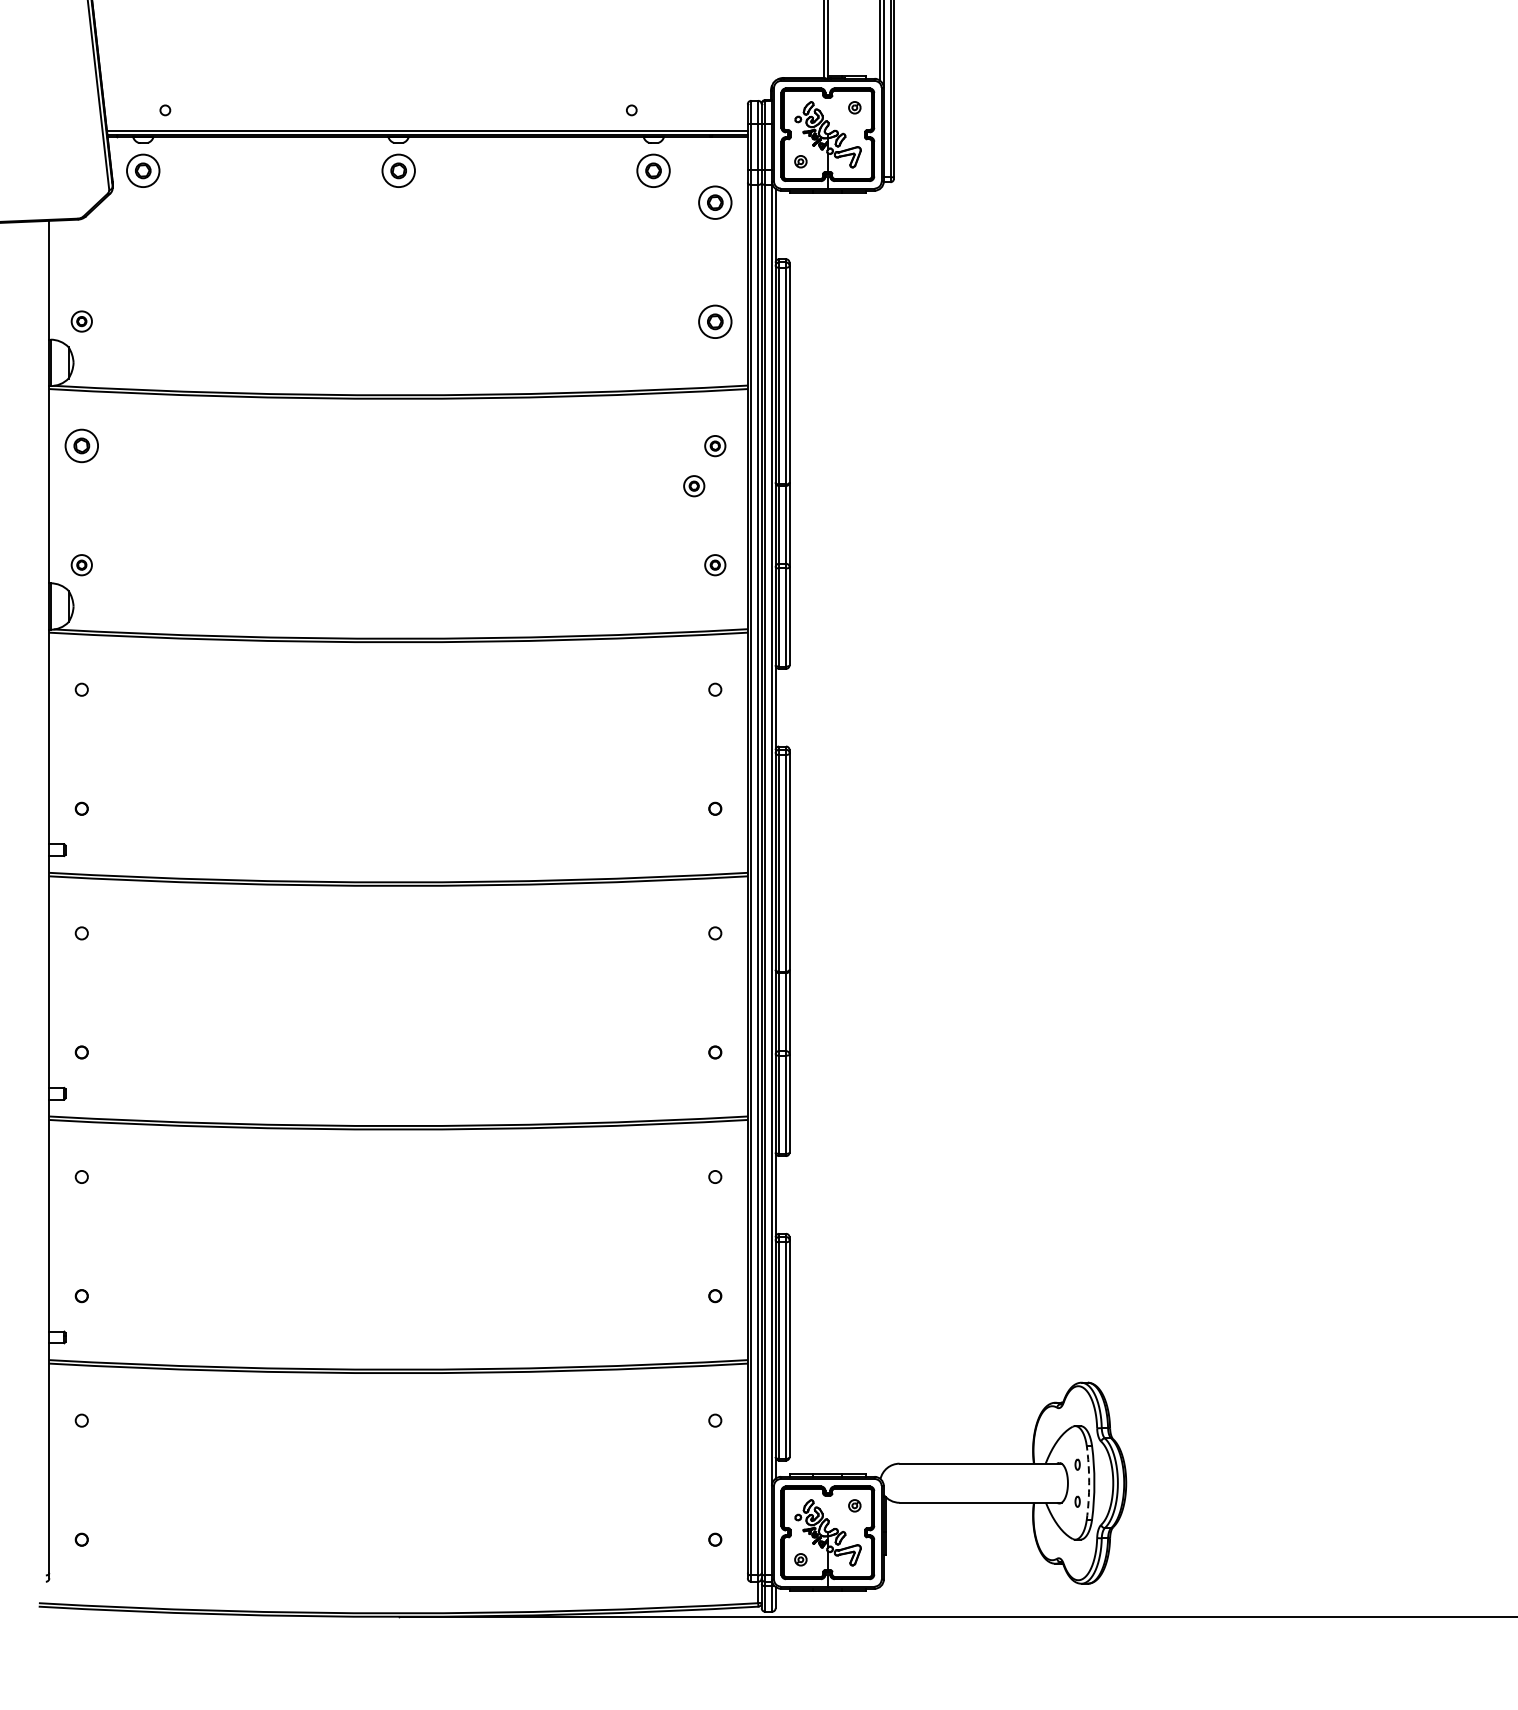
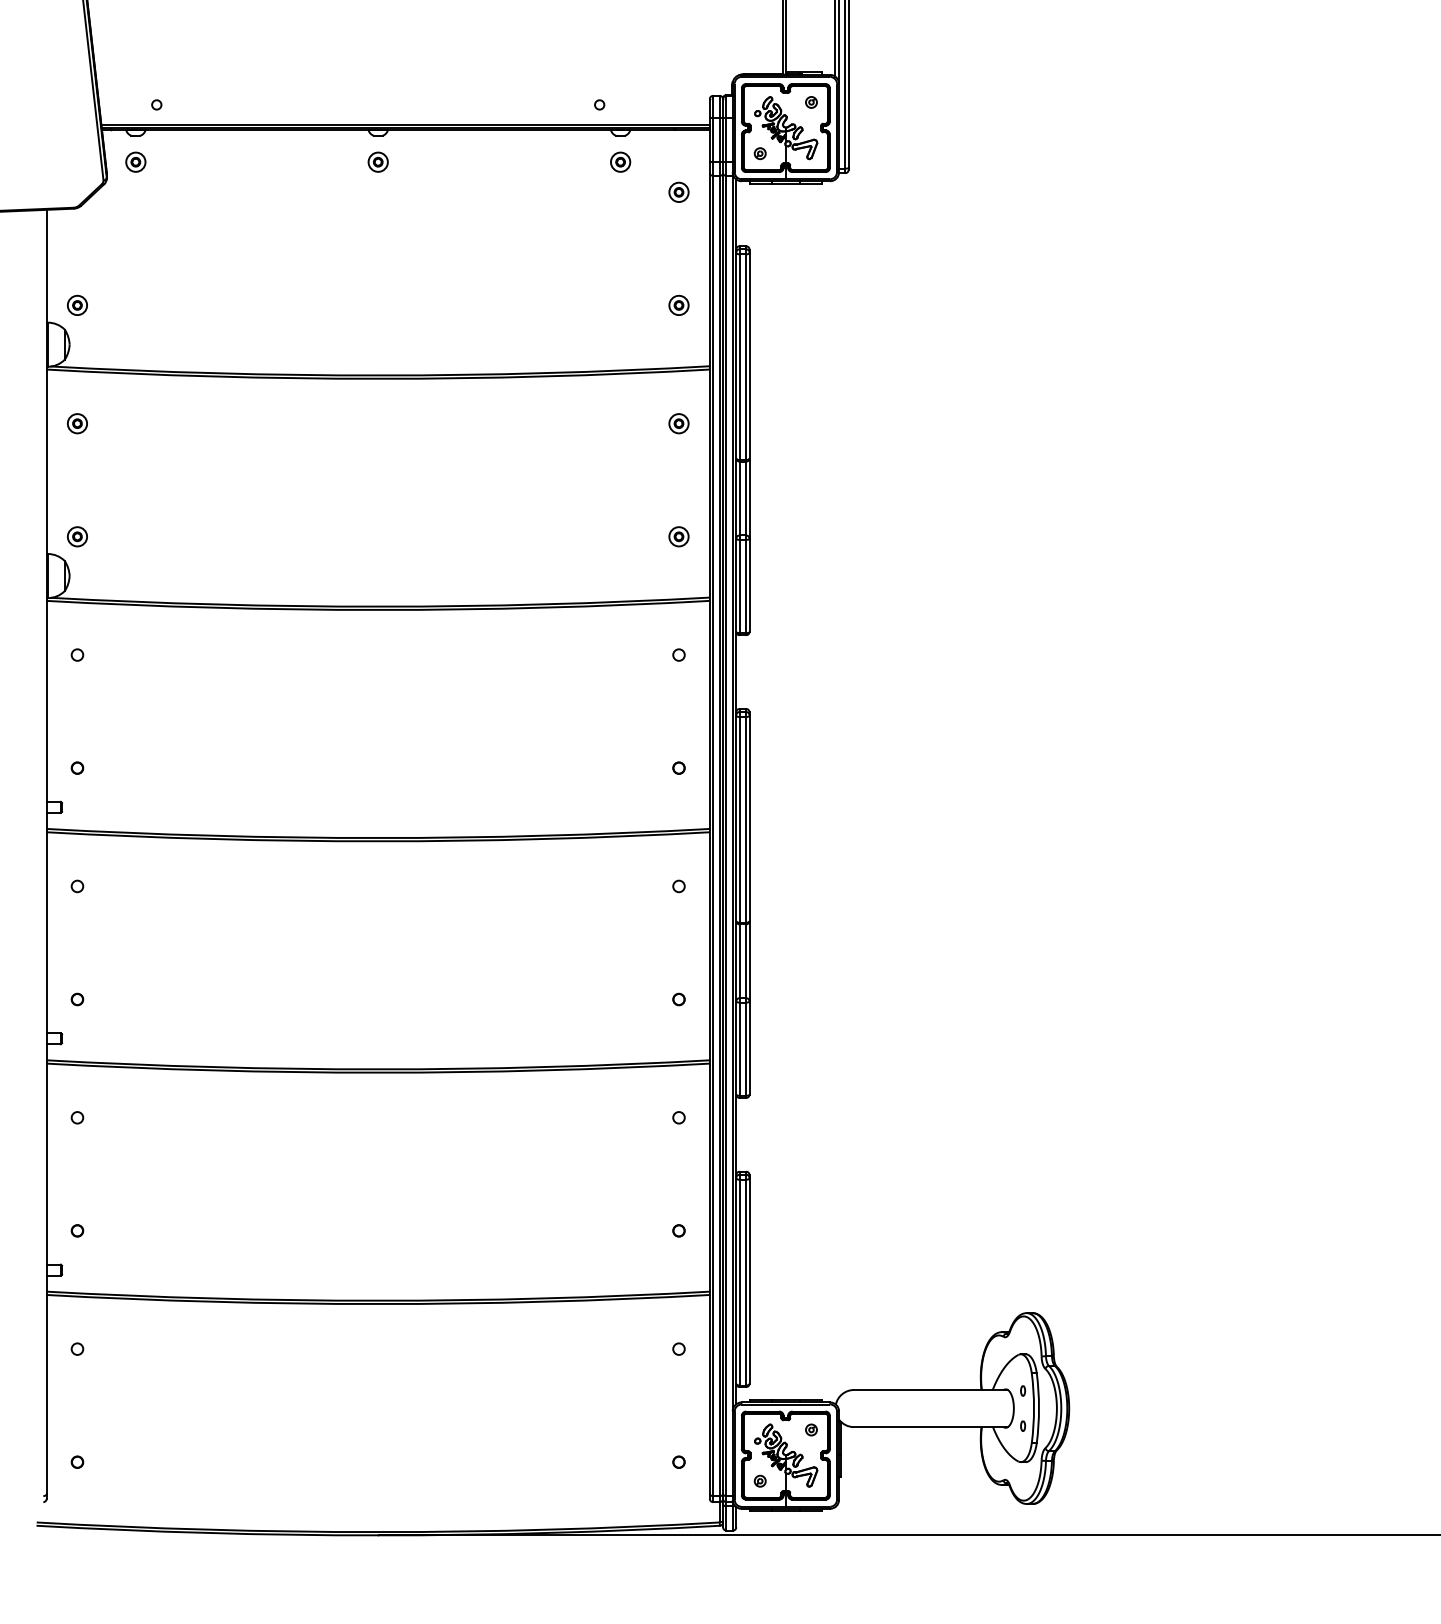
part: (142, 169) -> (135, 161), size x0.62
part: (397, 169) -> (377, 161), size x0.62
part: (653, 169) -> (620, 161), size x0.62
part: (714, 201) -> (678, 191), size x0.62
part: (714, 320) -> (678, 304), size x0.62
part: (81, 445) -> (77, 423), size x0.62
part: (693, 485) -> (658, 461), removed
arc: (1089, 1483) -> (1034, 1408), dashed -> solid

